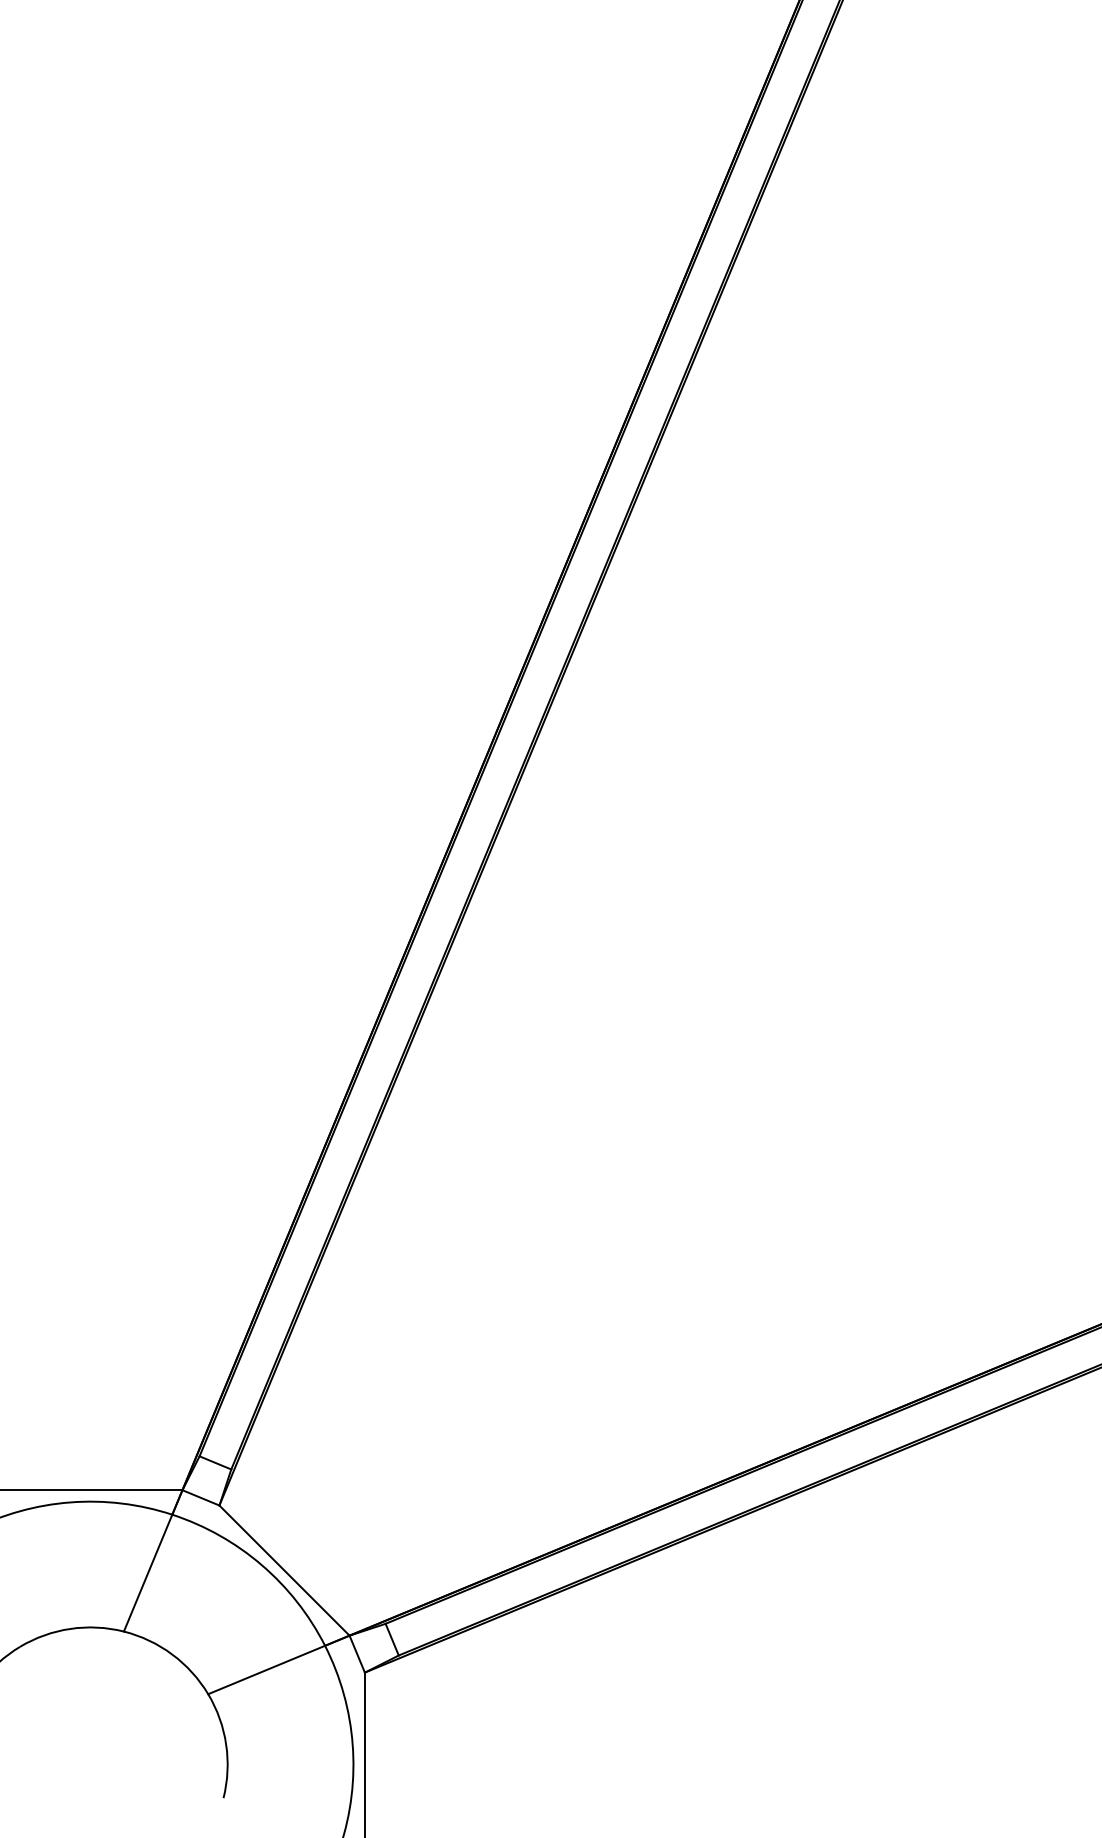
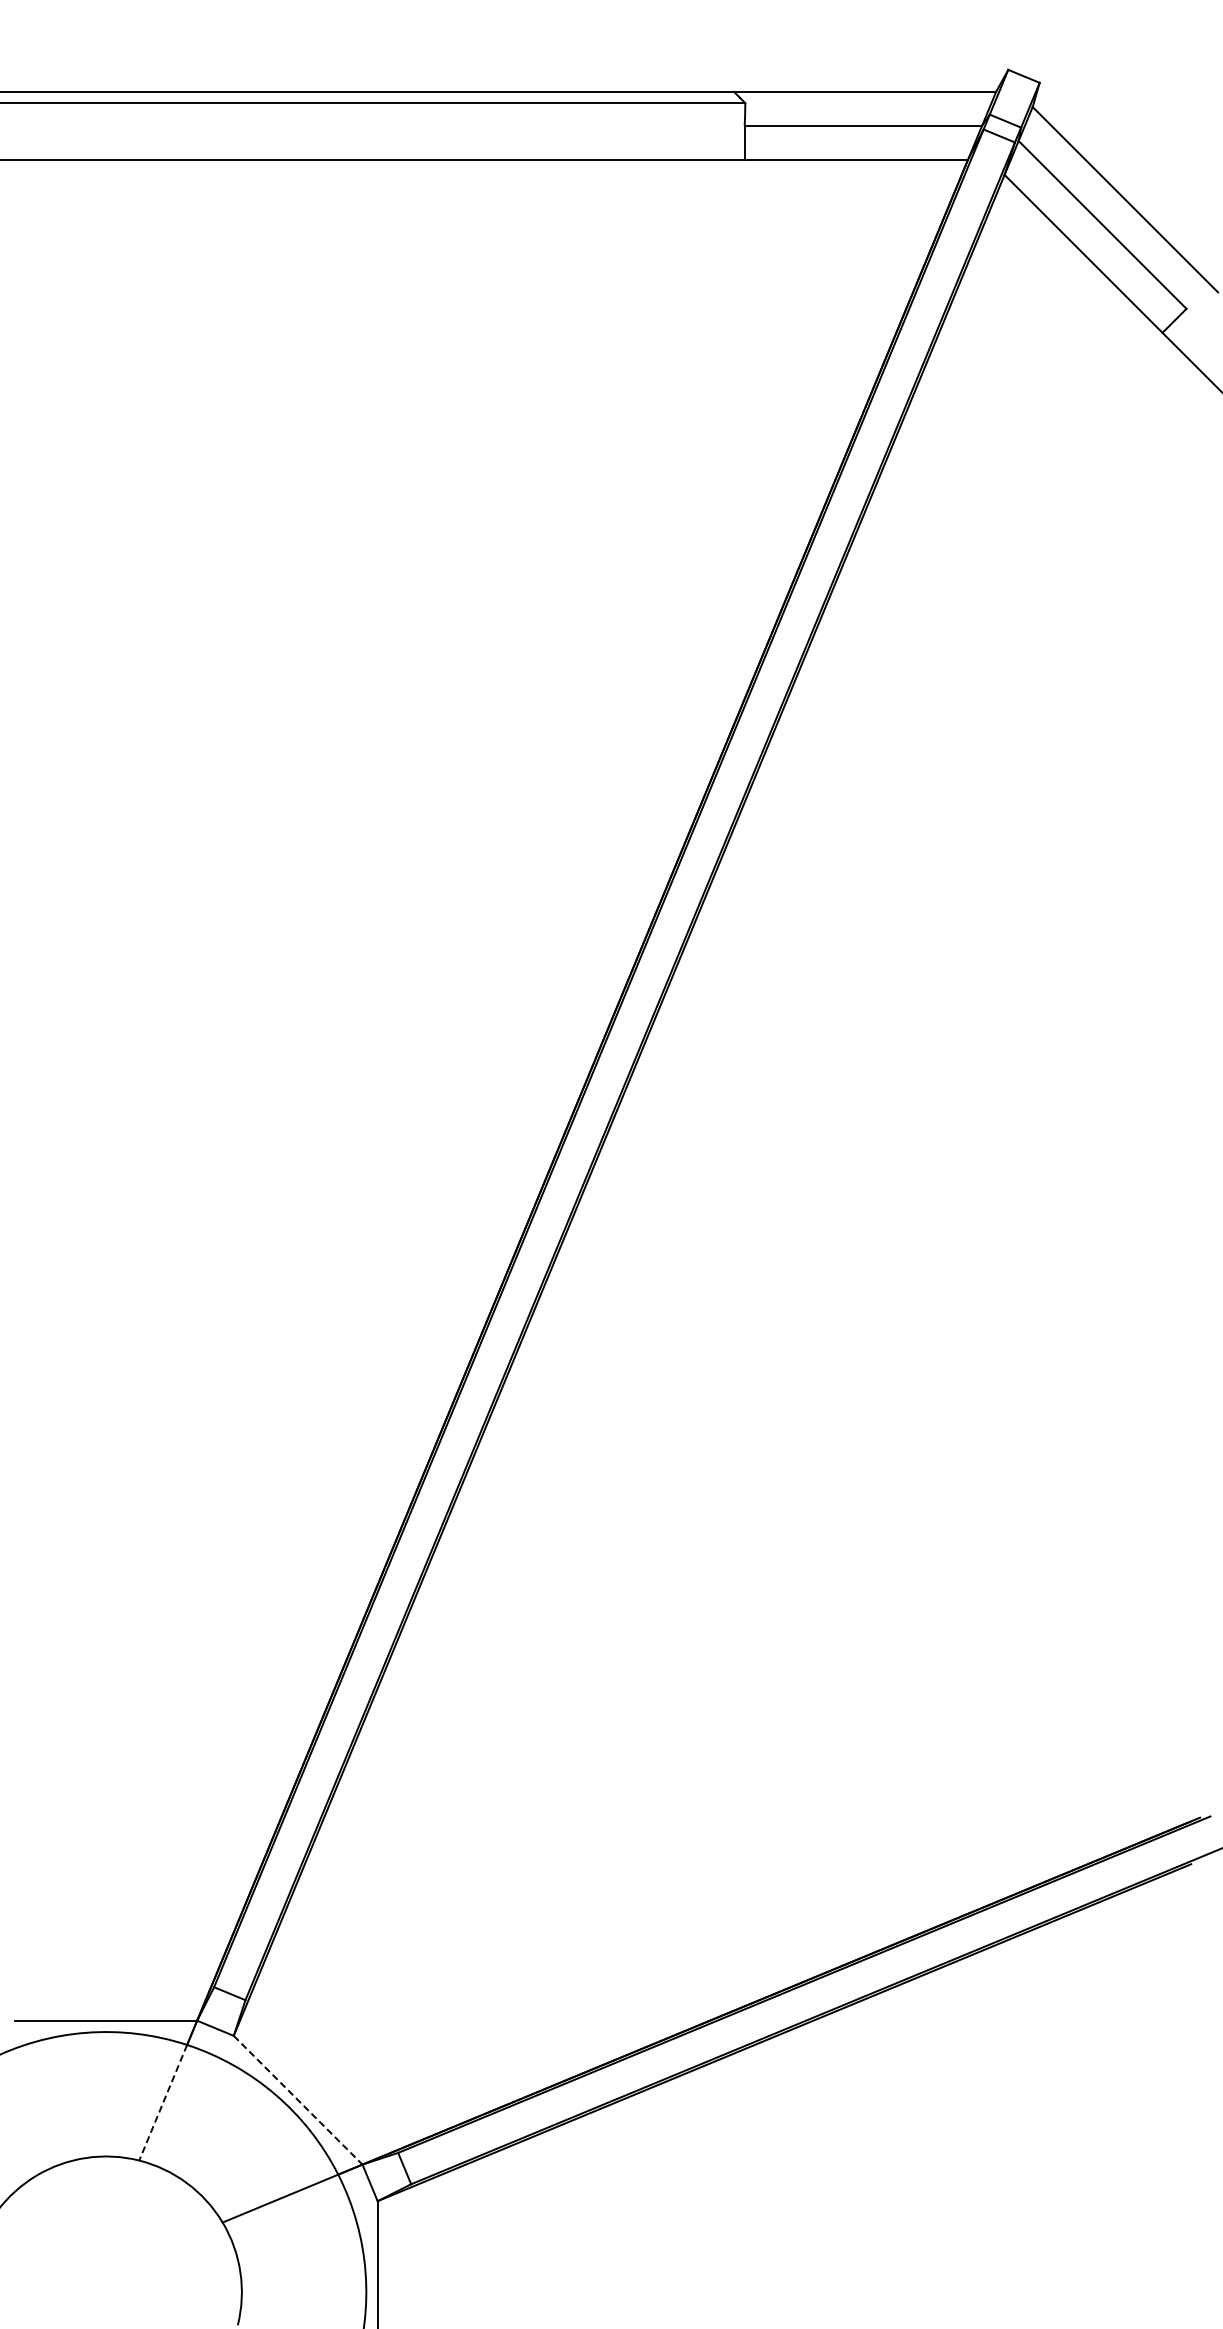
line: (284, 1570) -> (298, 2100), solid -> dashed
line: (148, 1572) -> (163, 2102), solid -> dashed

